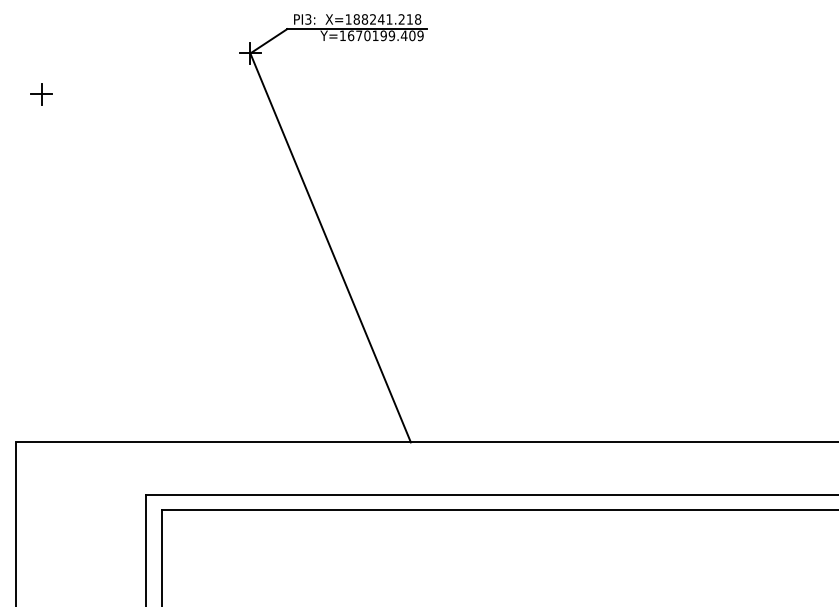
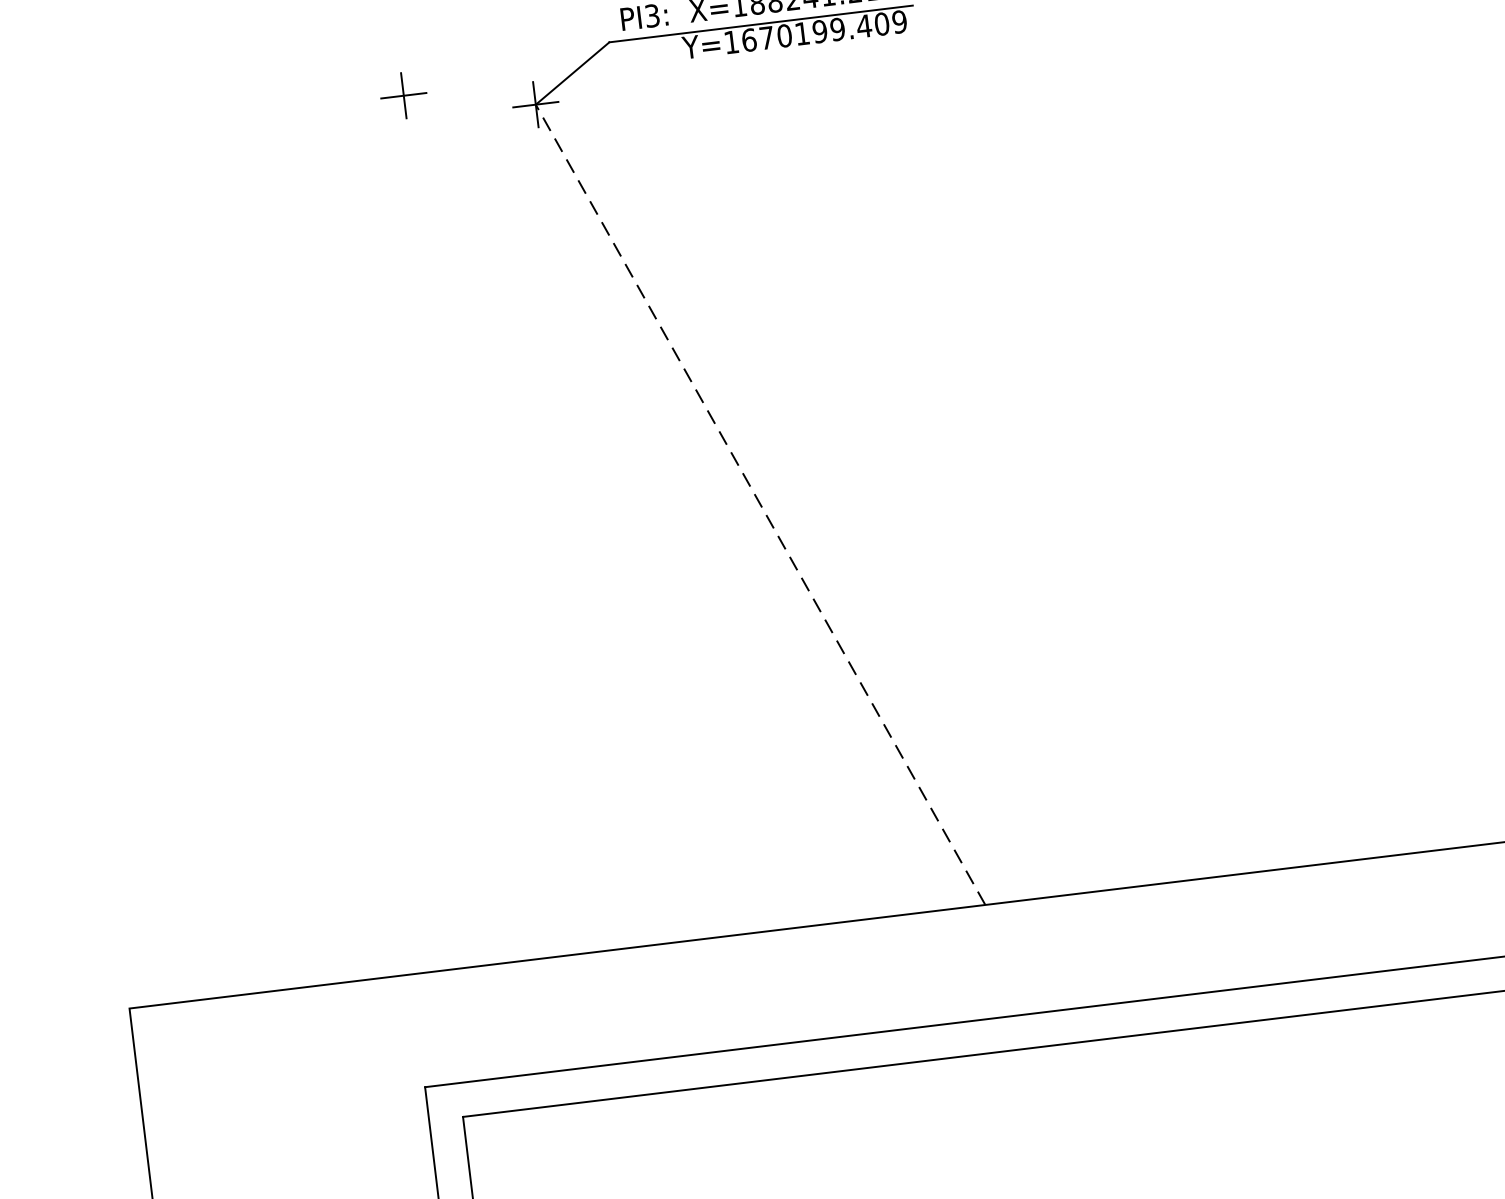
part: (41, 94) -> (403, 96), moved
line: (330, 247) -> (760, 503), solid -> dashed

